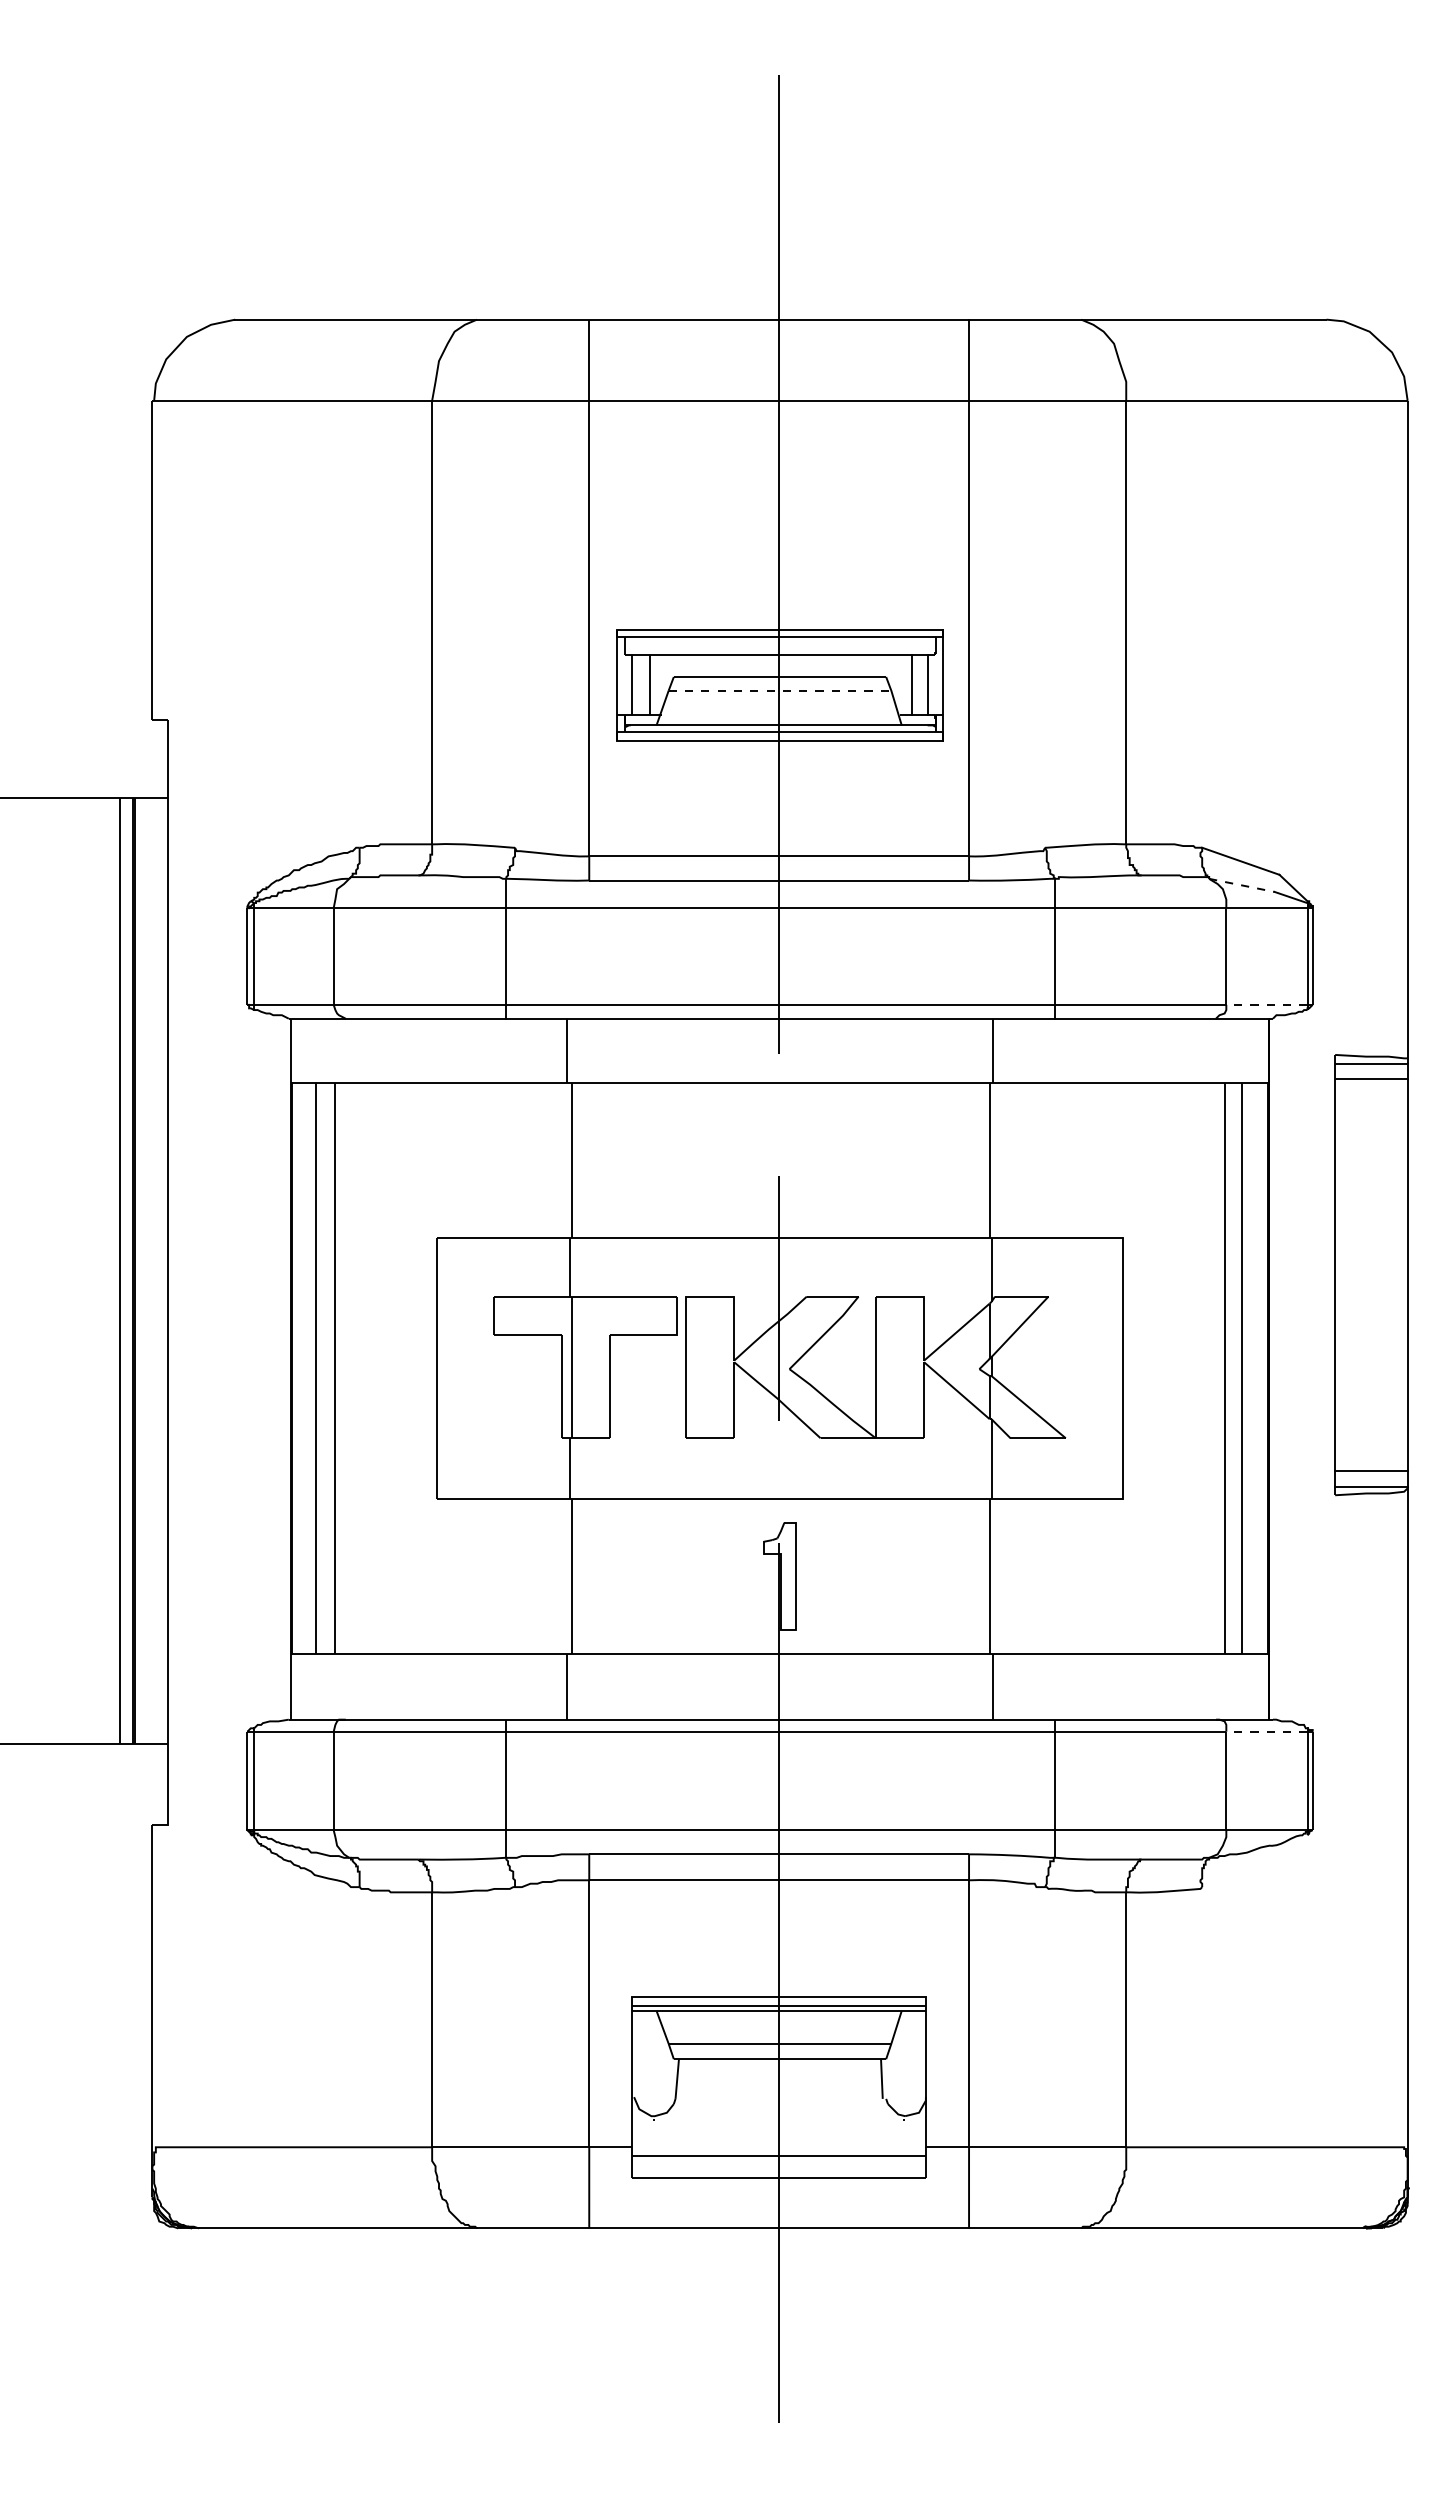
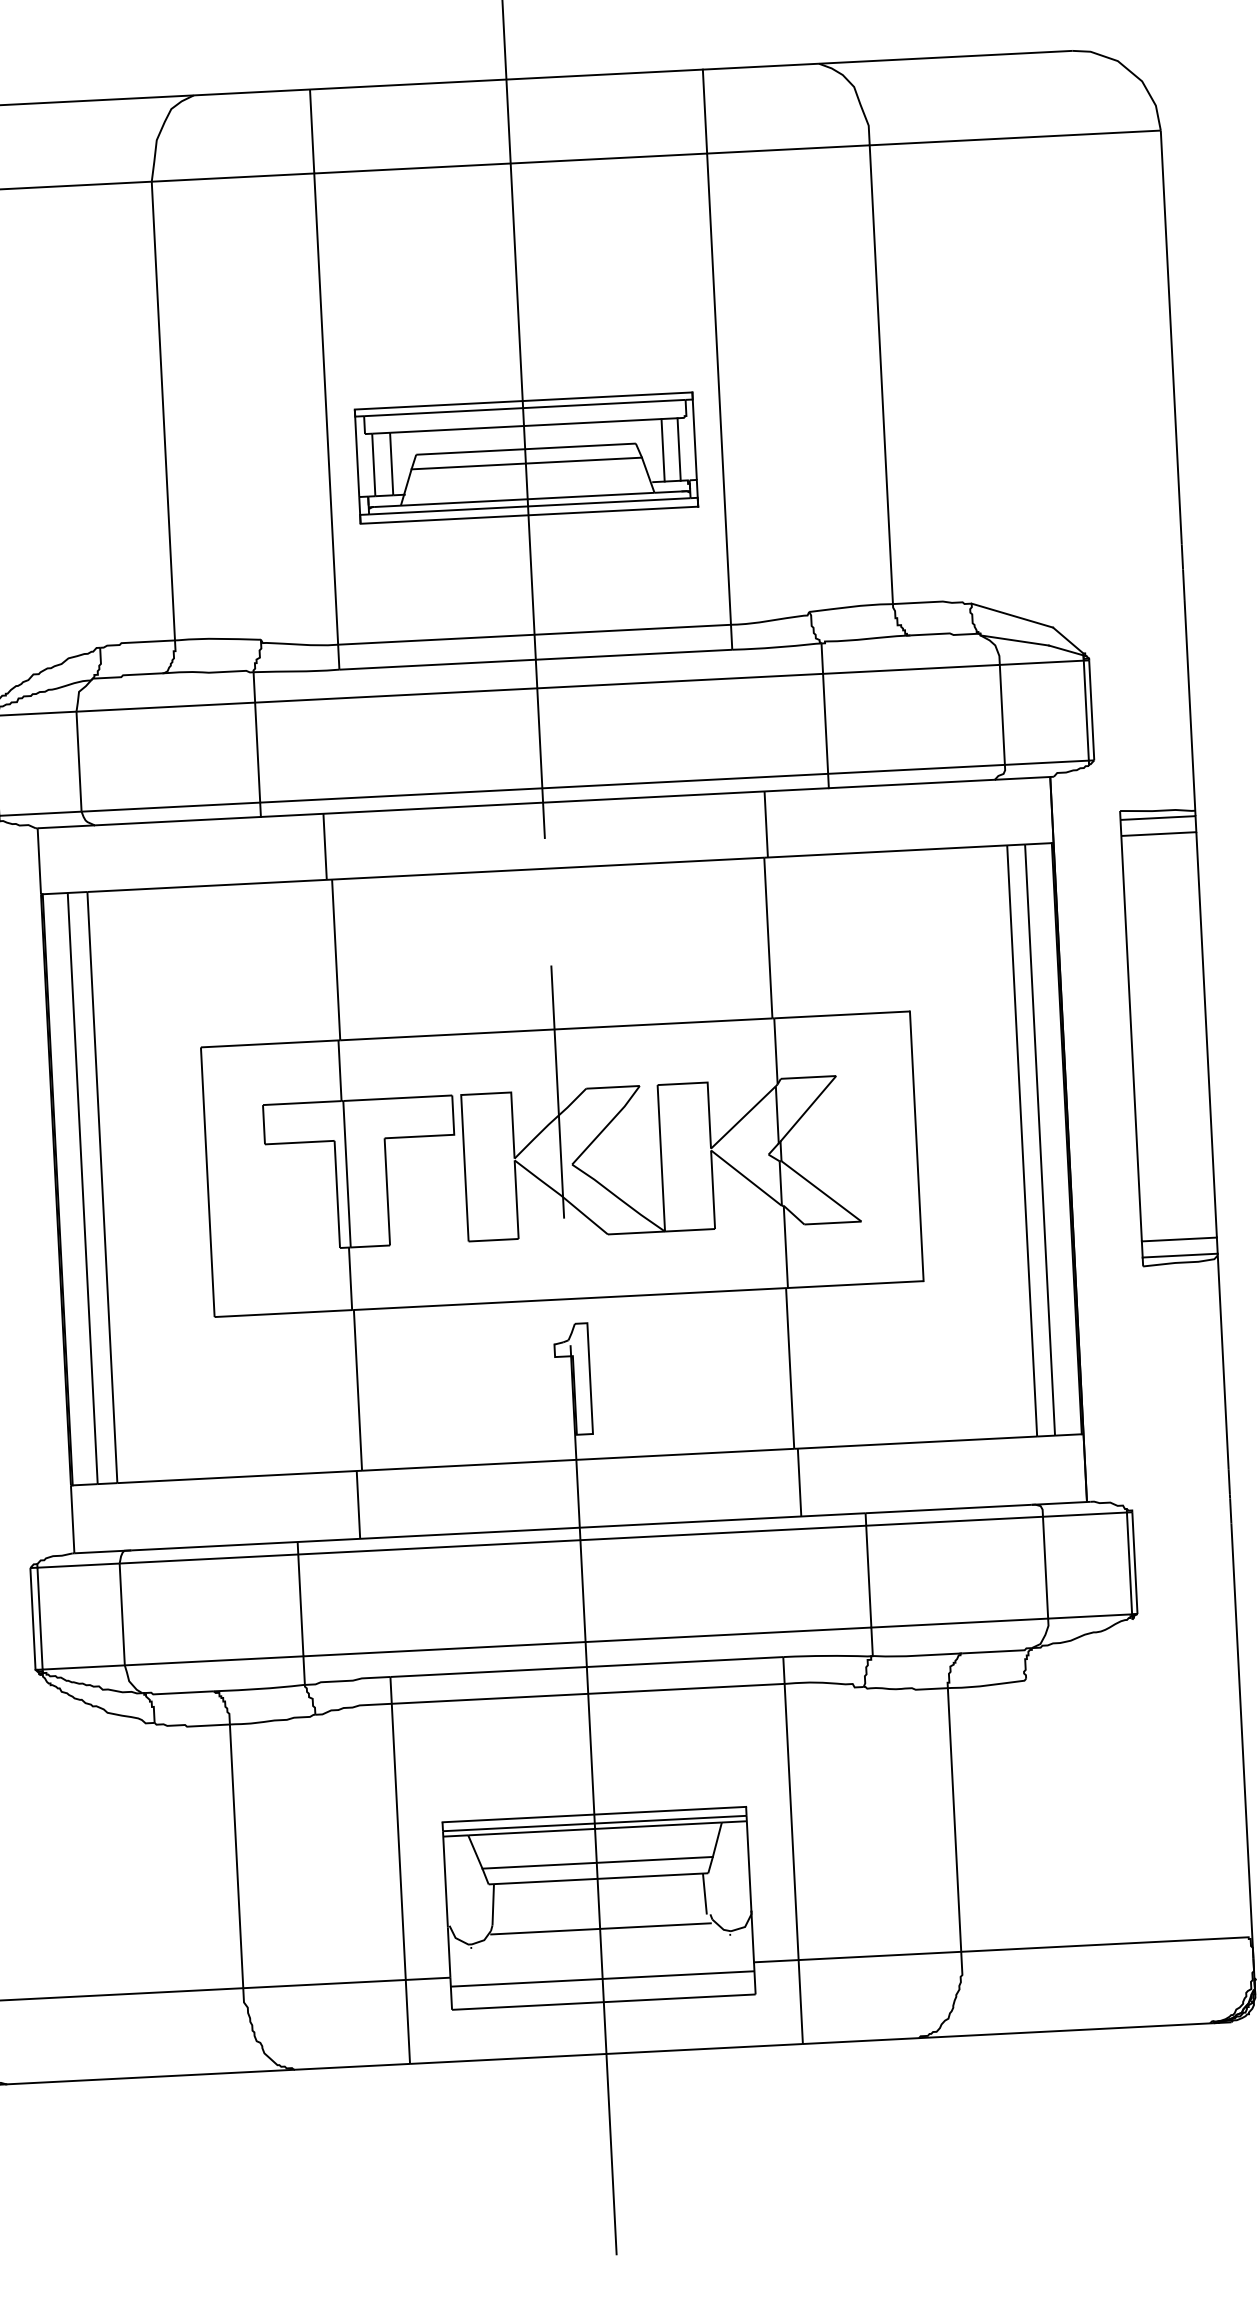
line: (780, 690) -> (527, 463), dashed -> solid
line: (1242, 885) -> (1015, 640), dashed -> solid
line: (1266, 1004) -> (1046, 762), dashed -> solid
line: (1266, 1731) -> (1084, 1514), dashed -> solid
line: (779, 2107) -> (600, 1928), added

